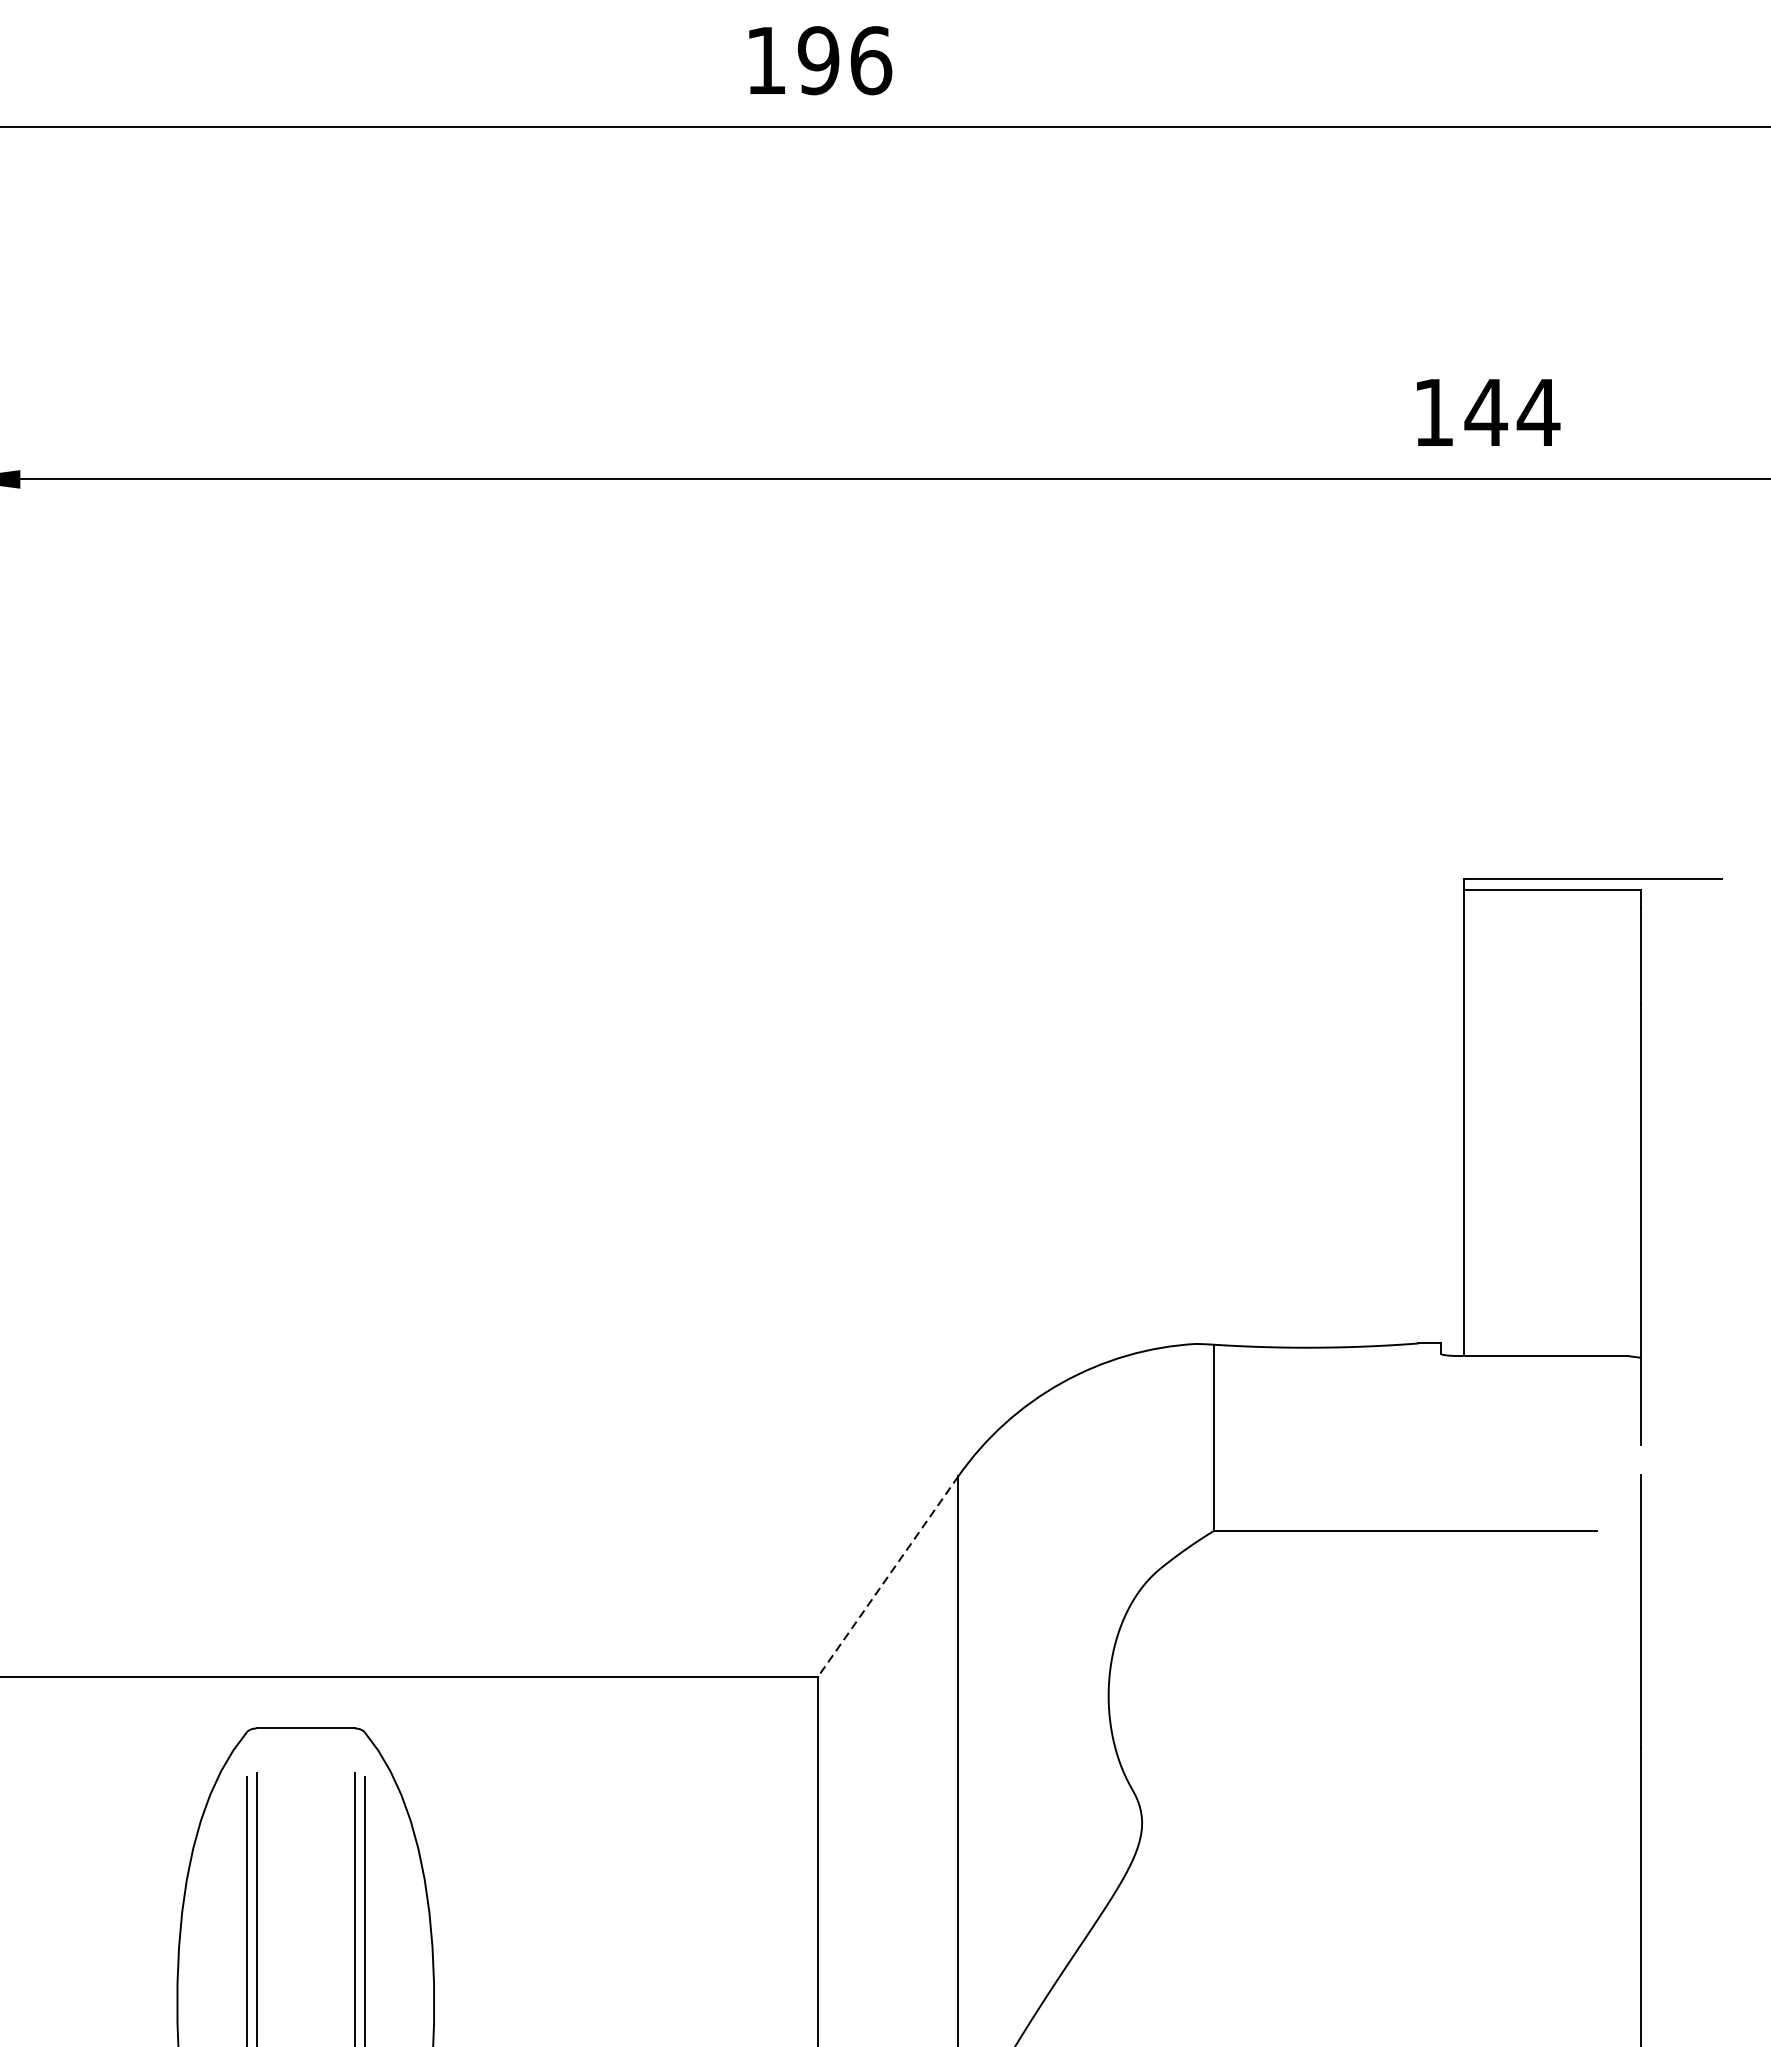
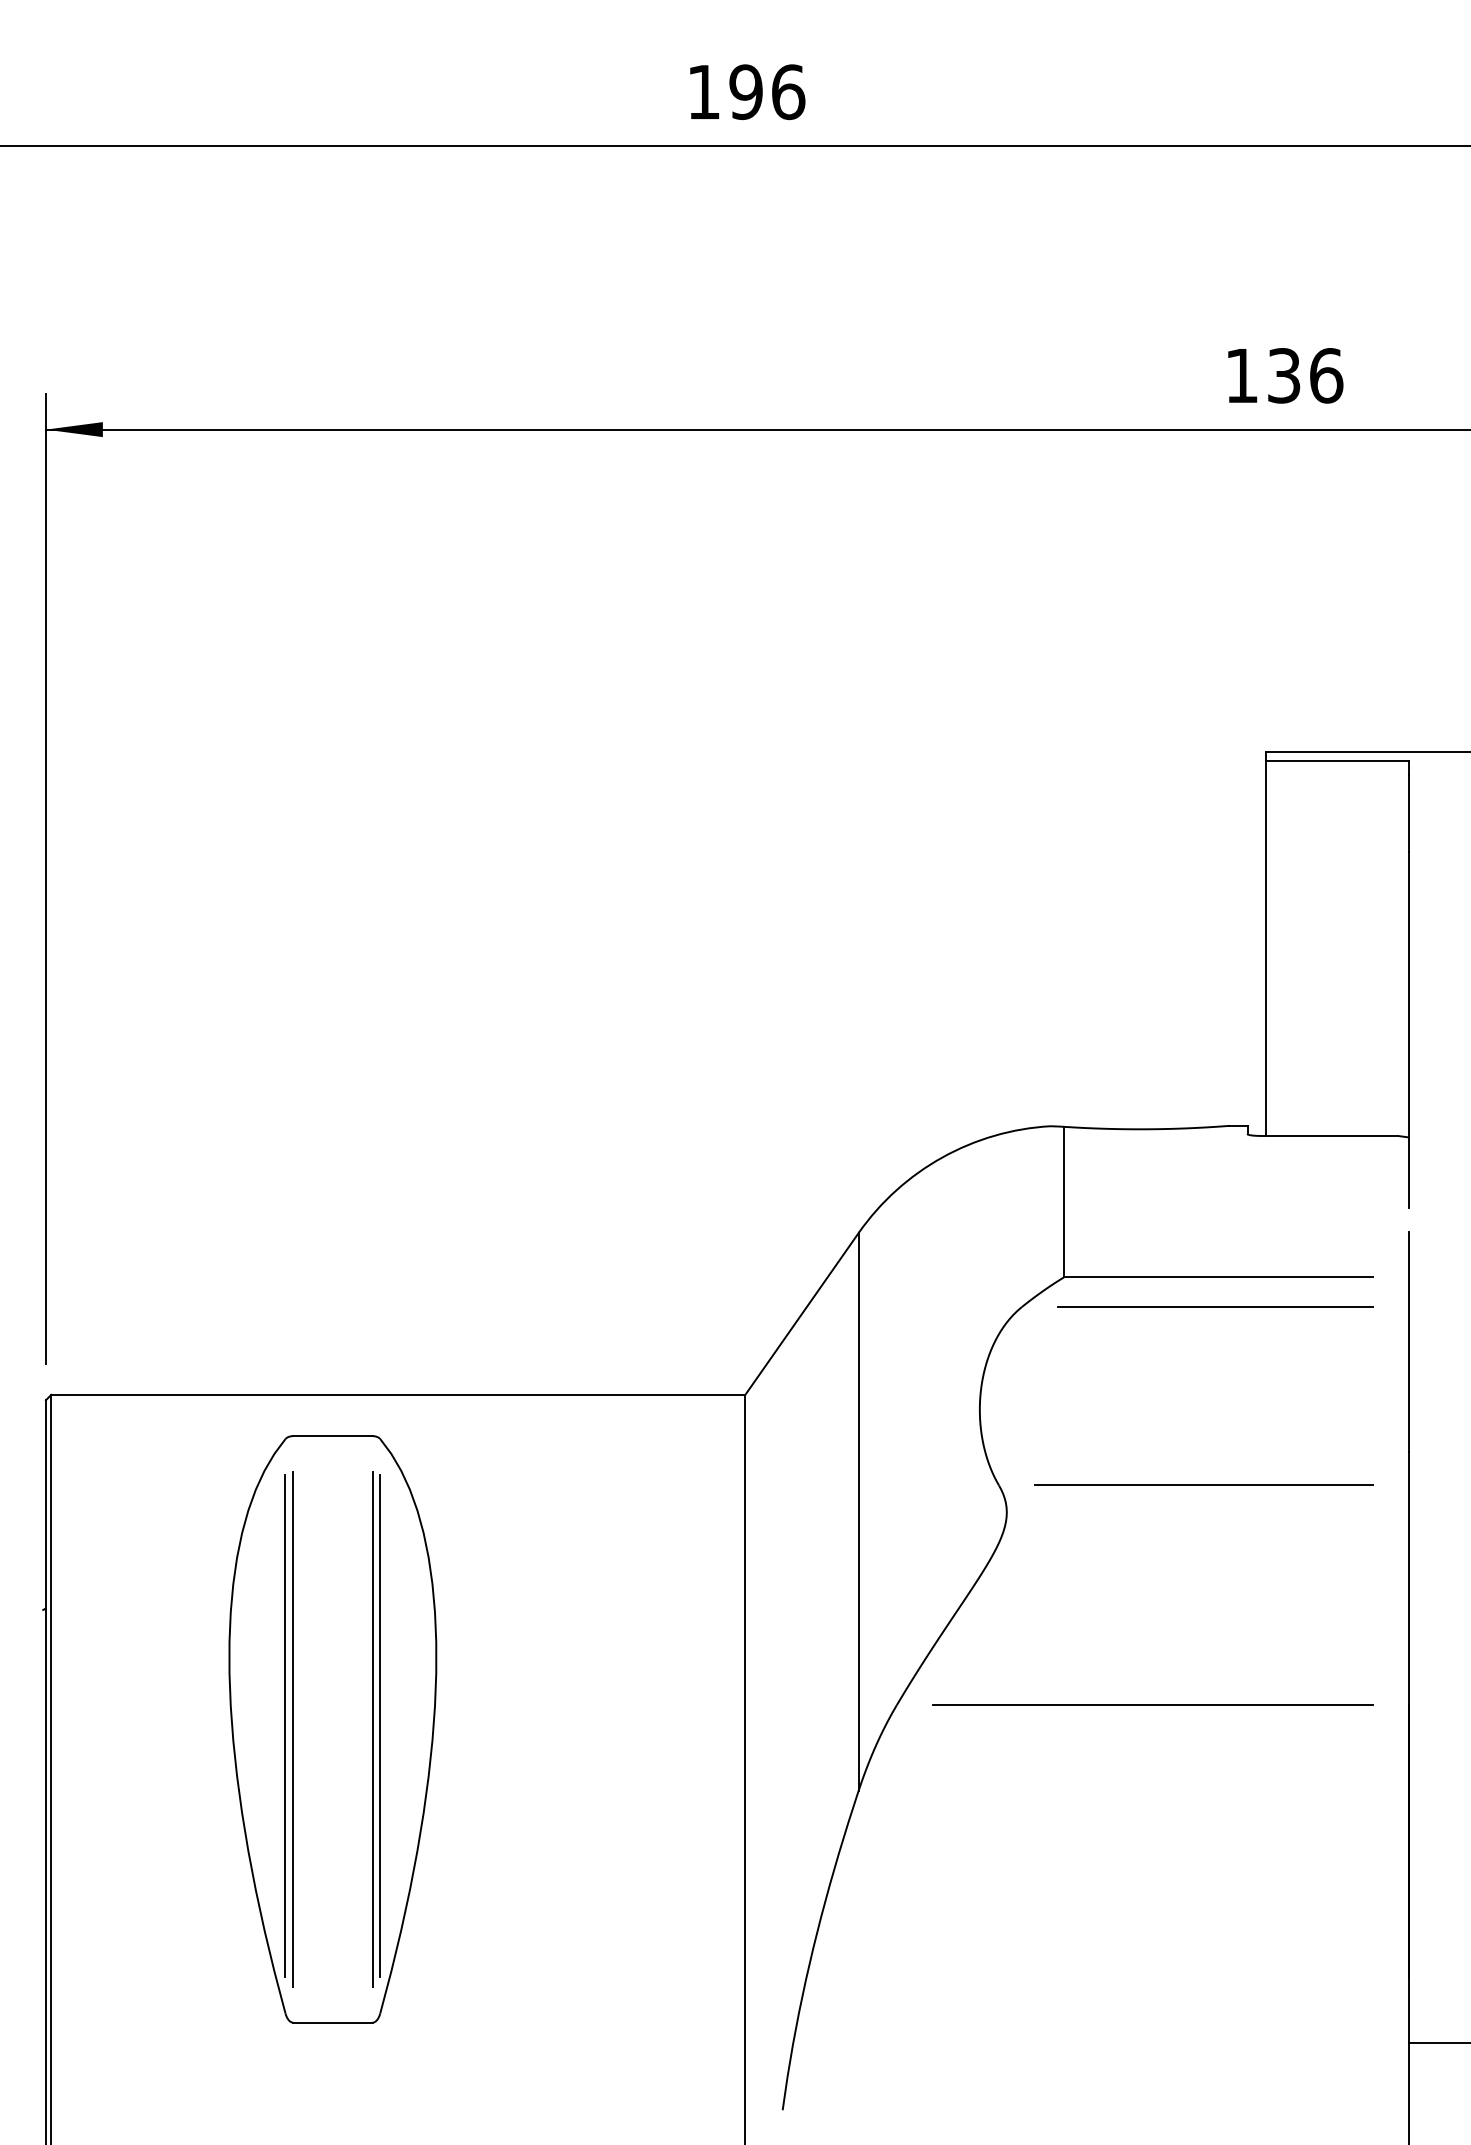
text: (1511, 412) -> (1304, 375), 144 -> 136
line: (1401, 1567) -> (1215, 1306), added
line: (888, 1576) -> (802, 1313), dashed -> solid
line: (1386, 1789) -> (1203, 1485), added

